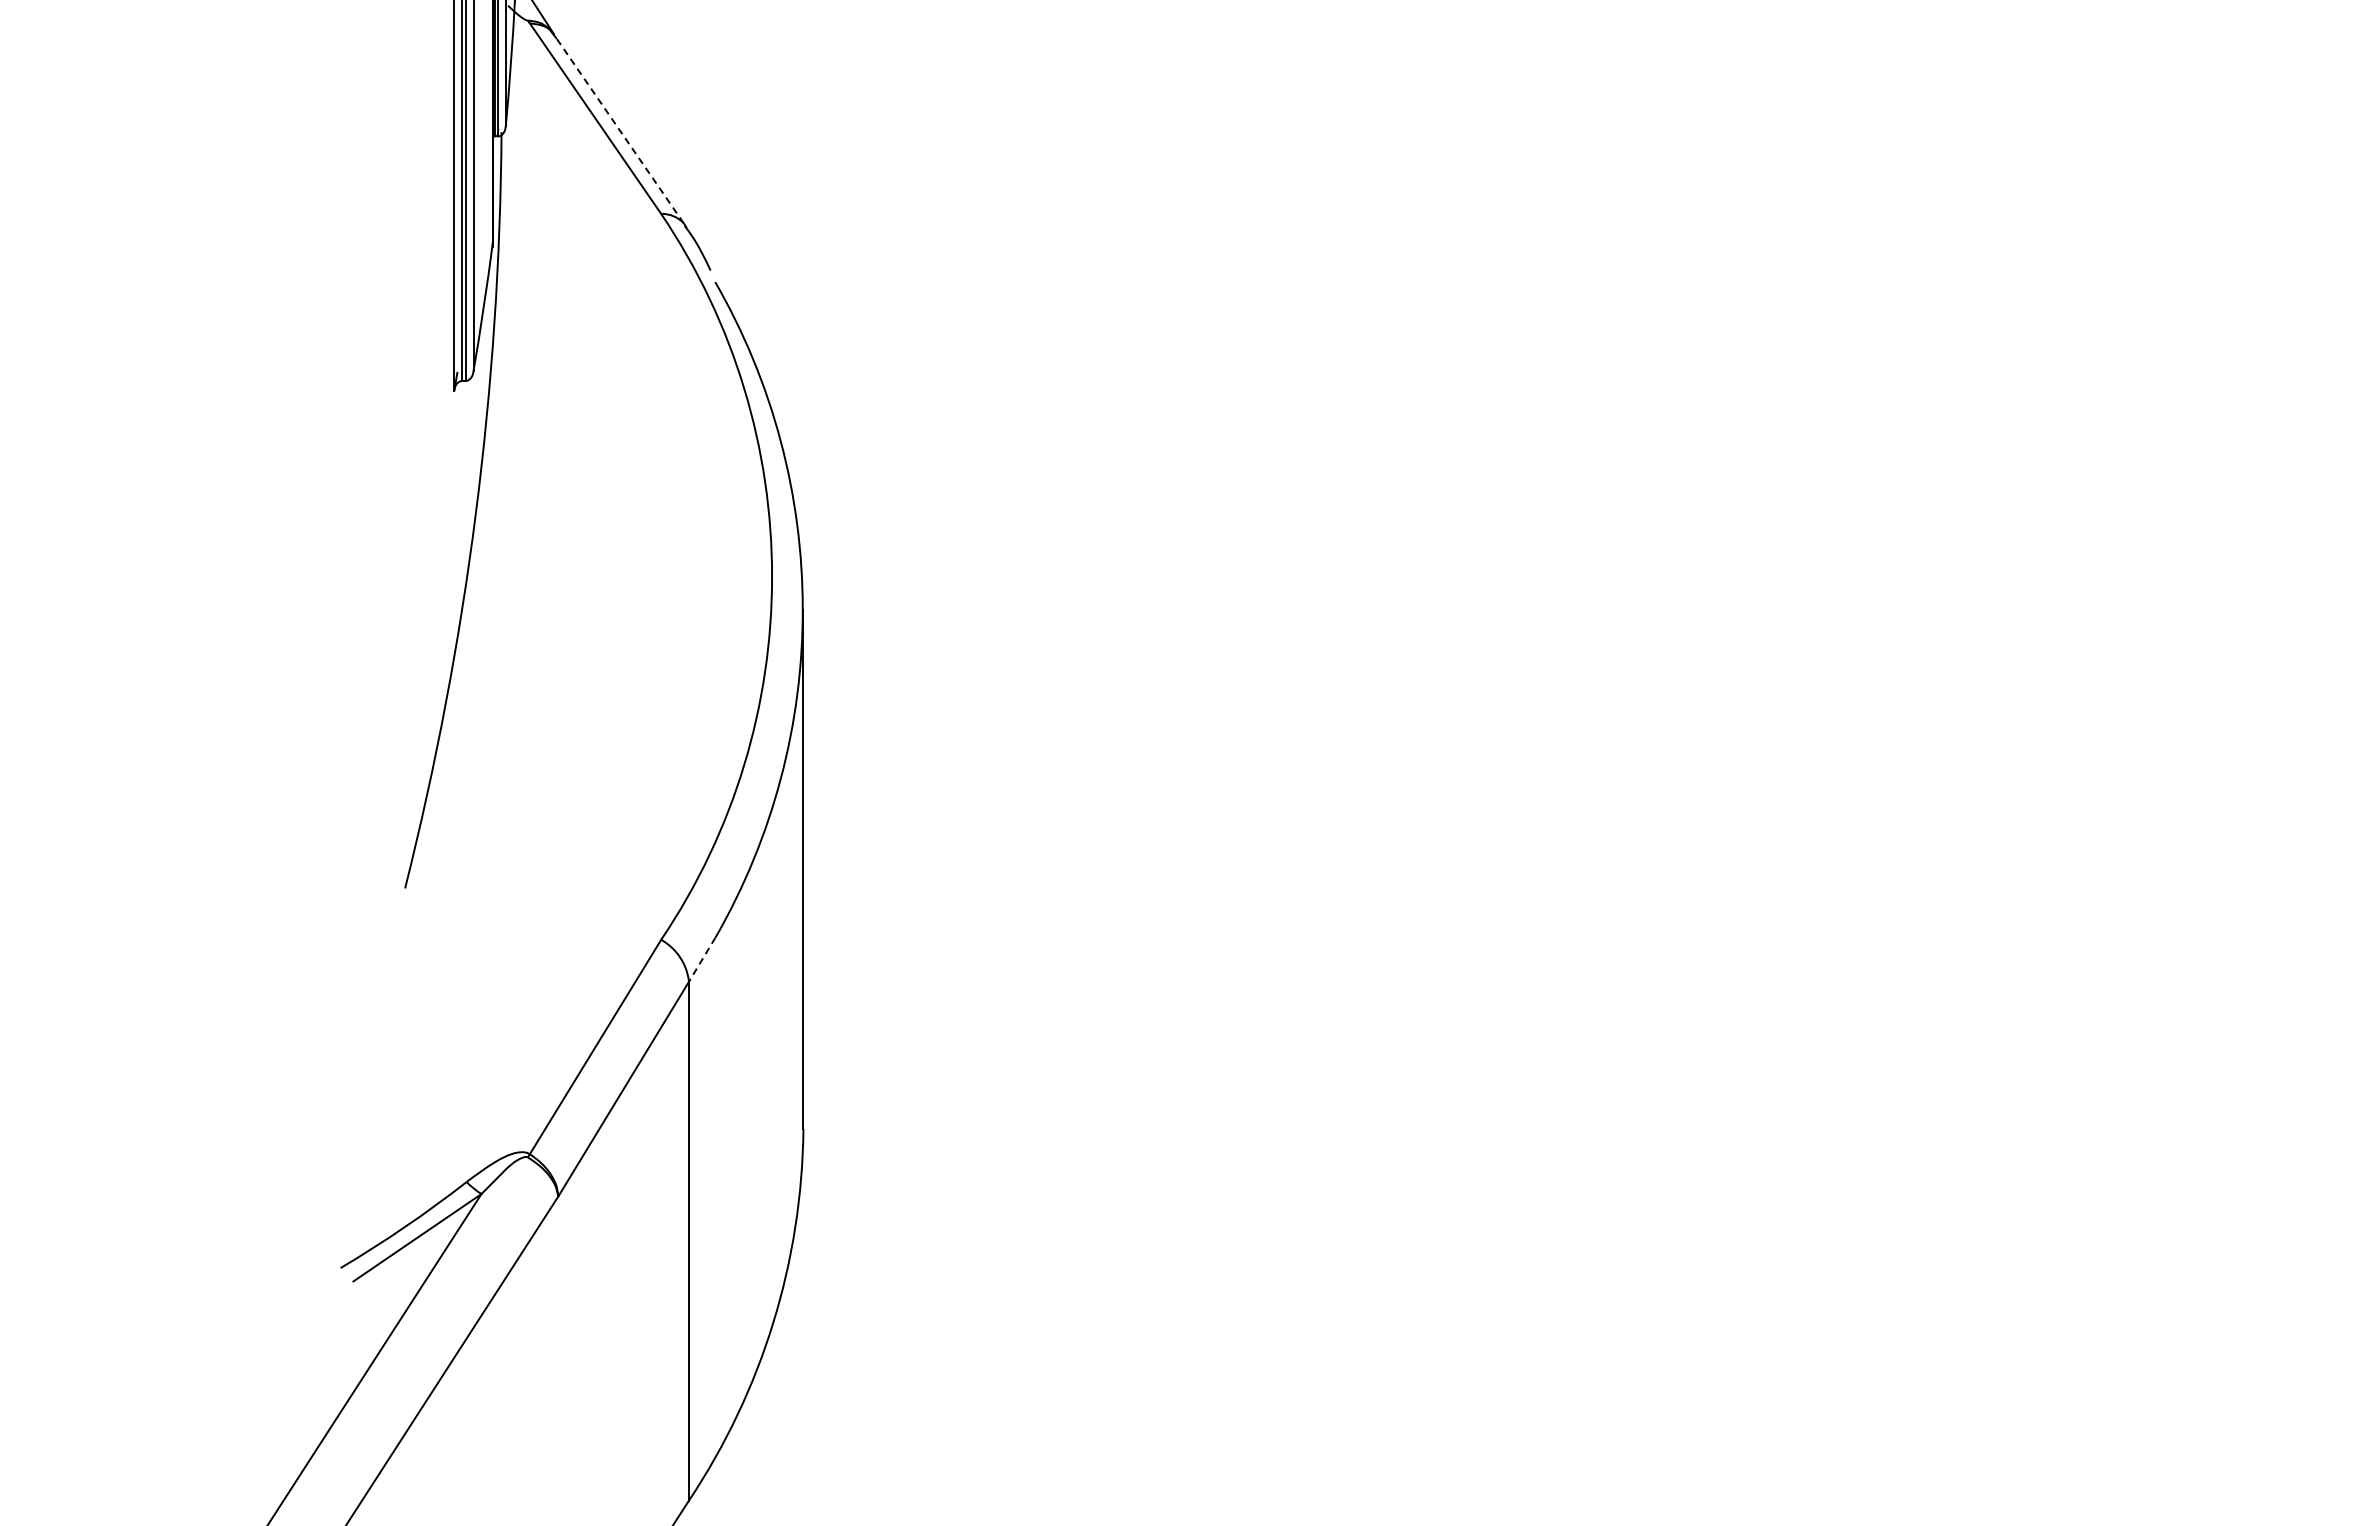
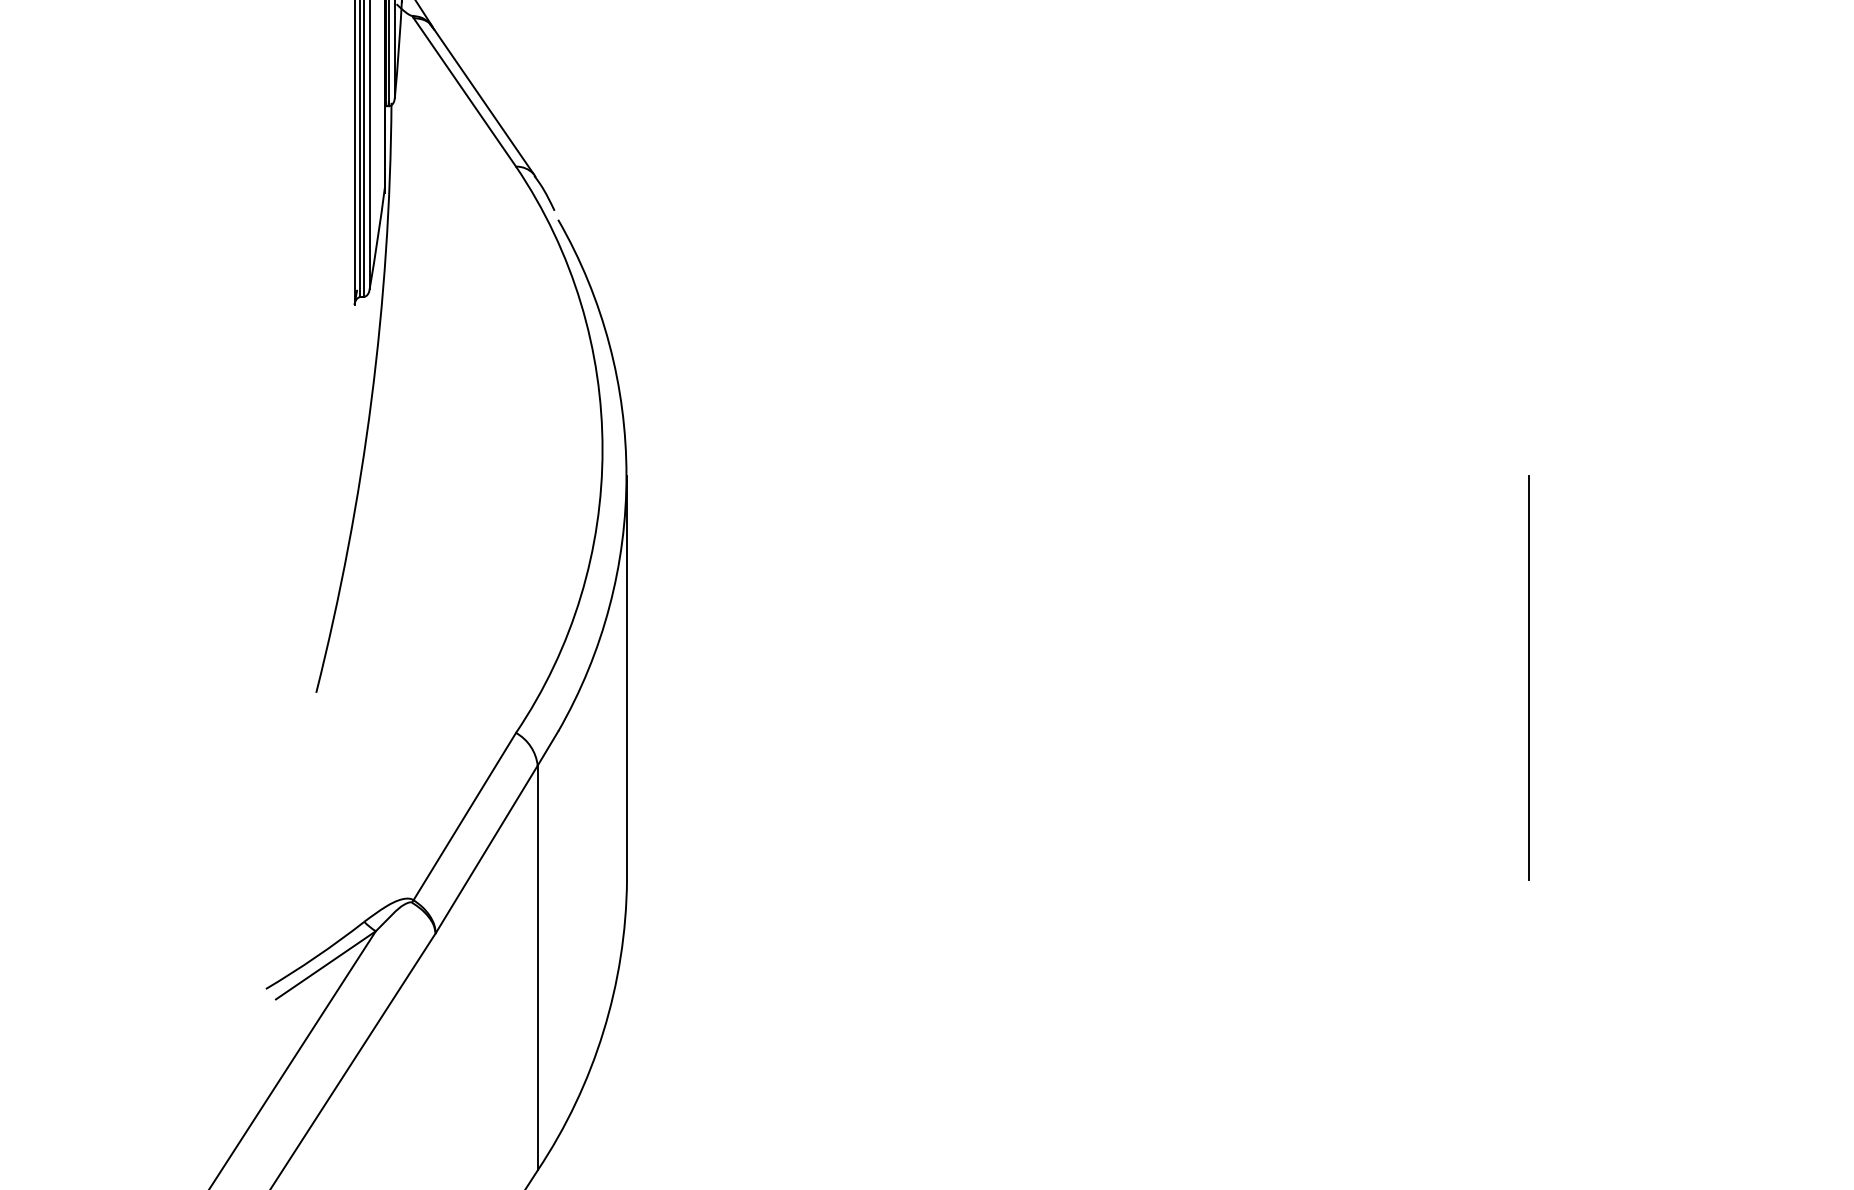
line: (616, 126) -> (481, 98), dashed -> solid
line: (1959, 869) -> (1528, 678), added
line: (702, 959) -> (548, 748), dashed -> solid

